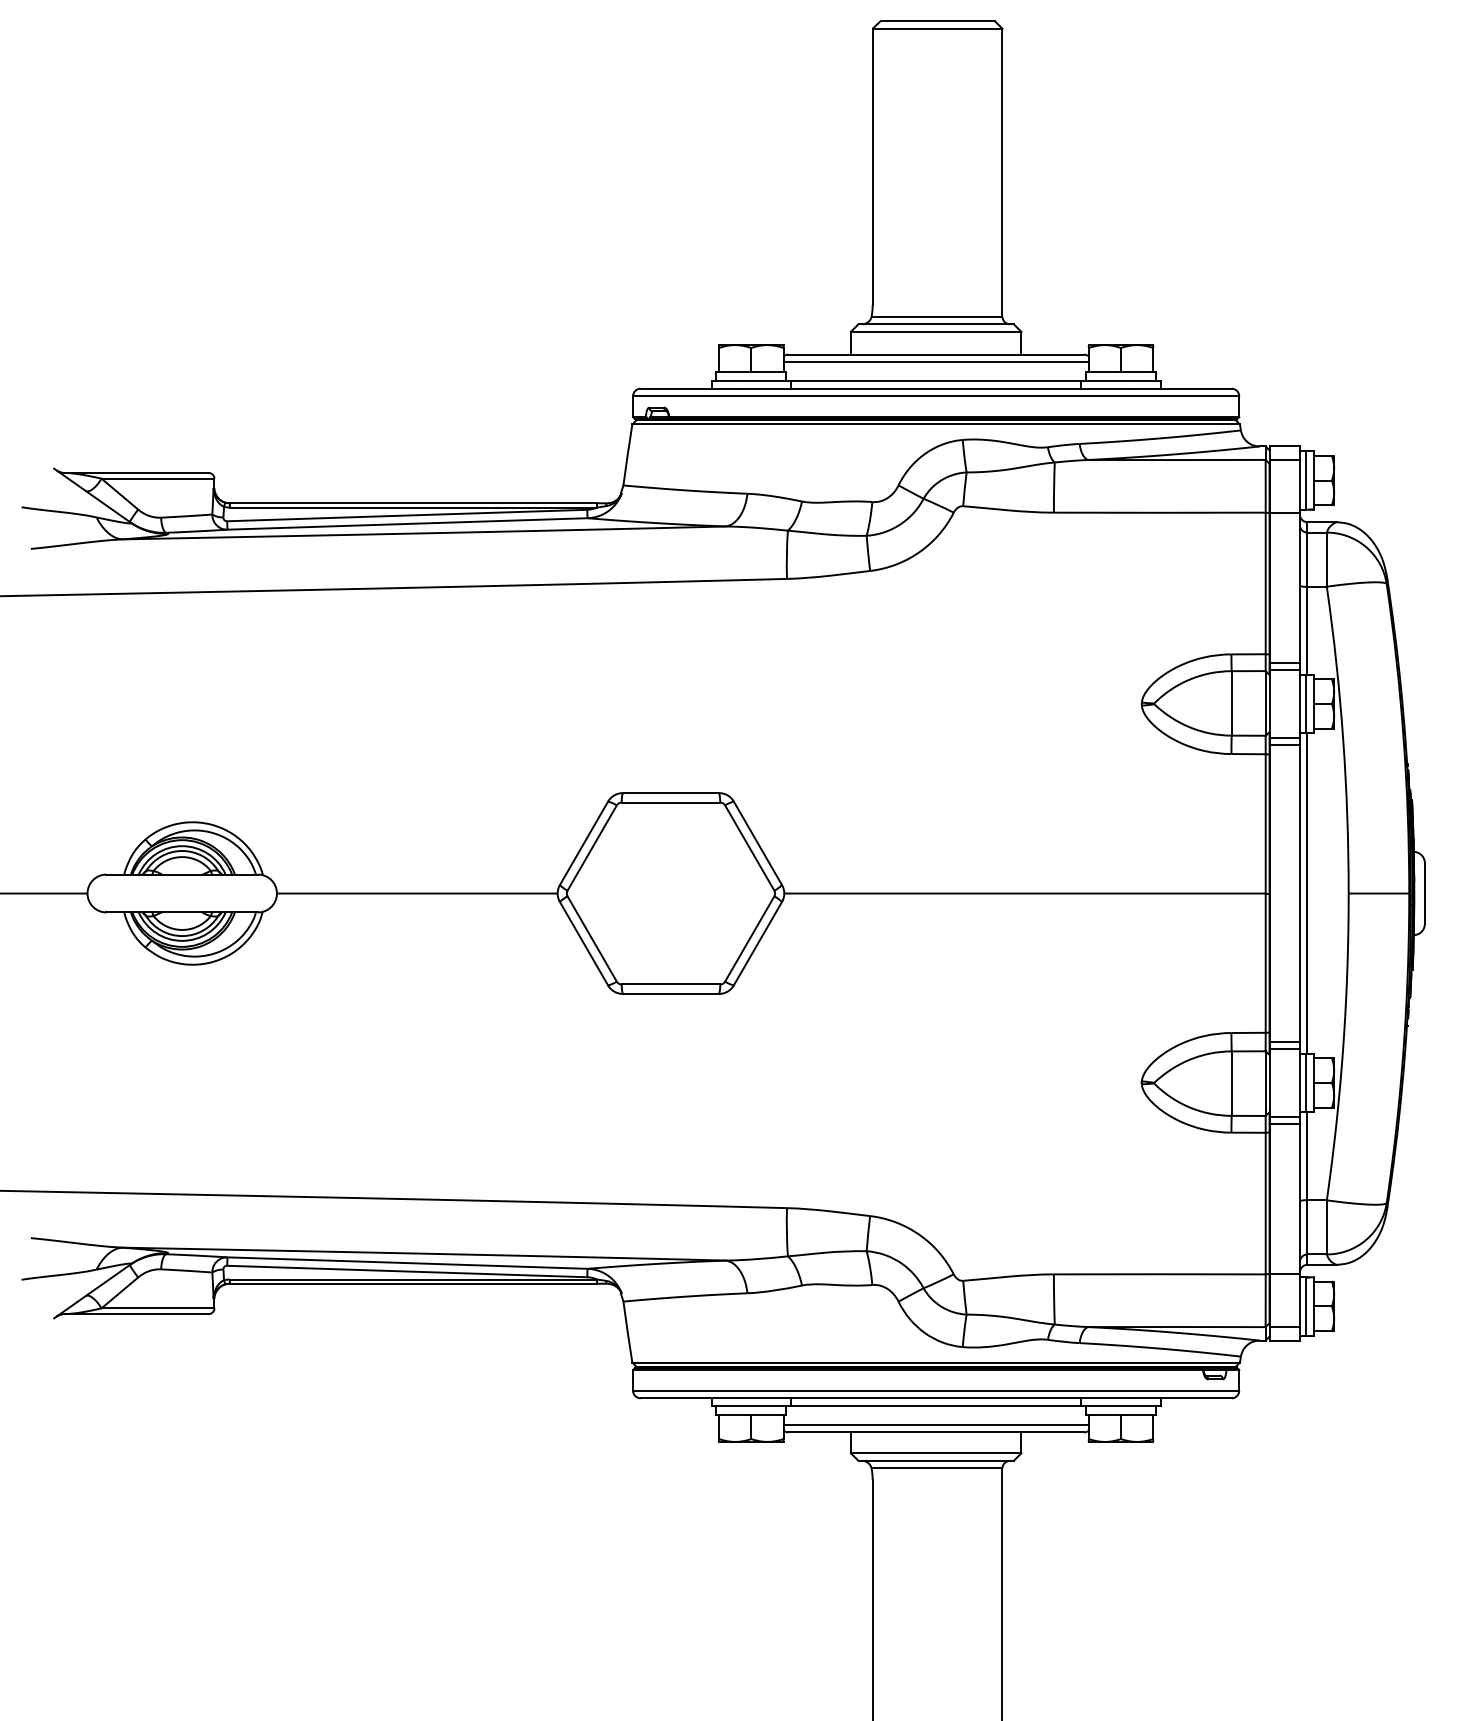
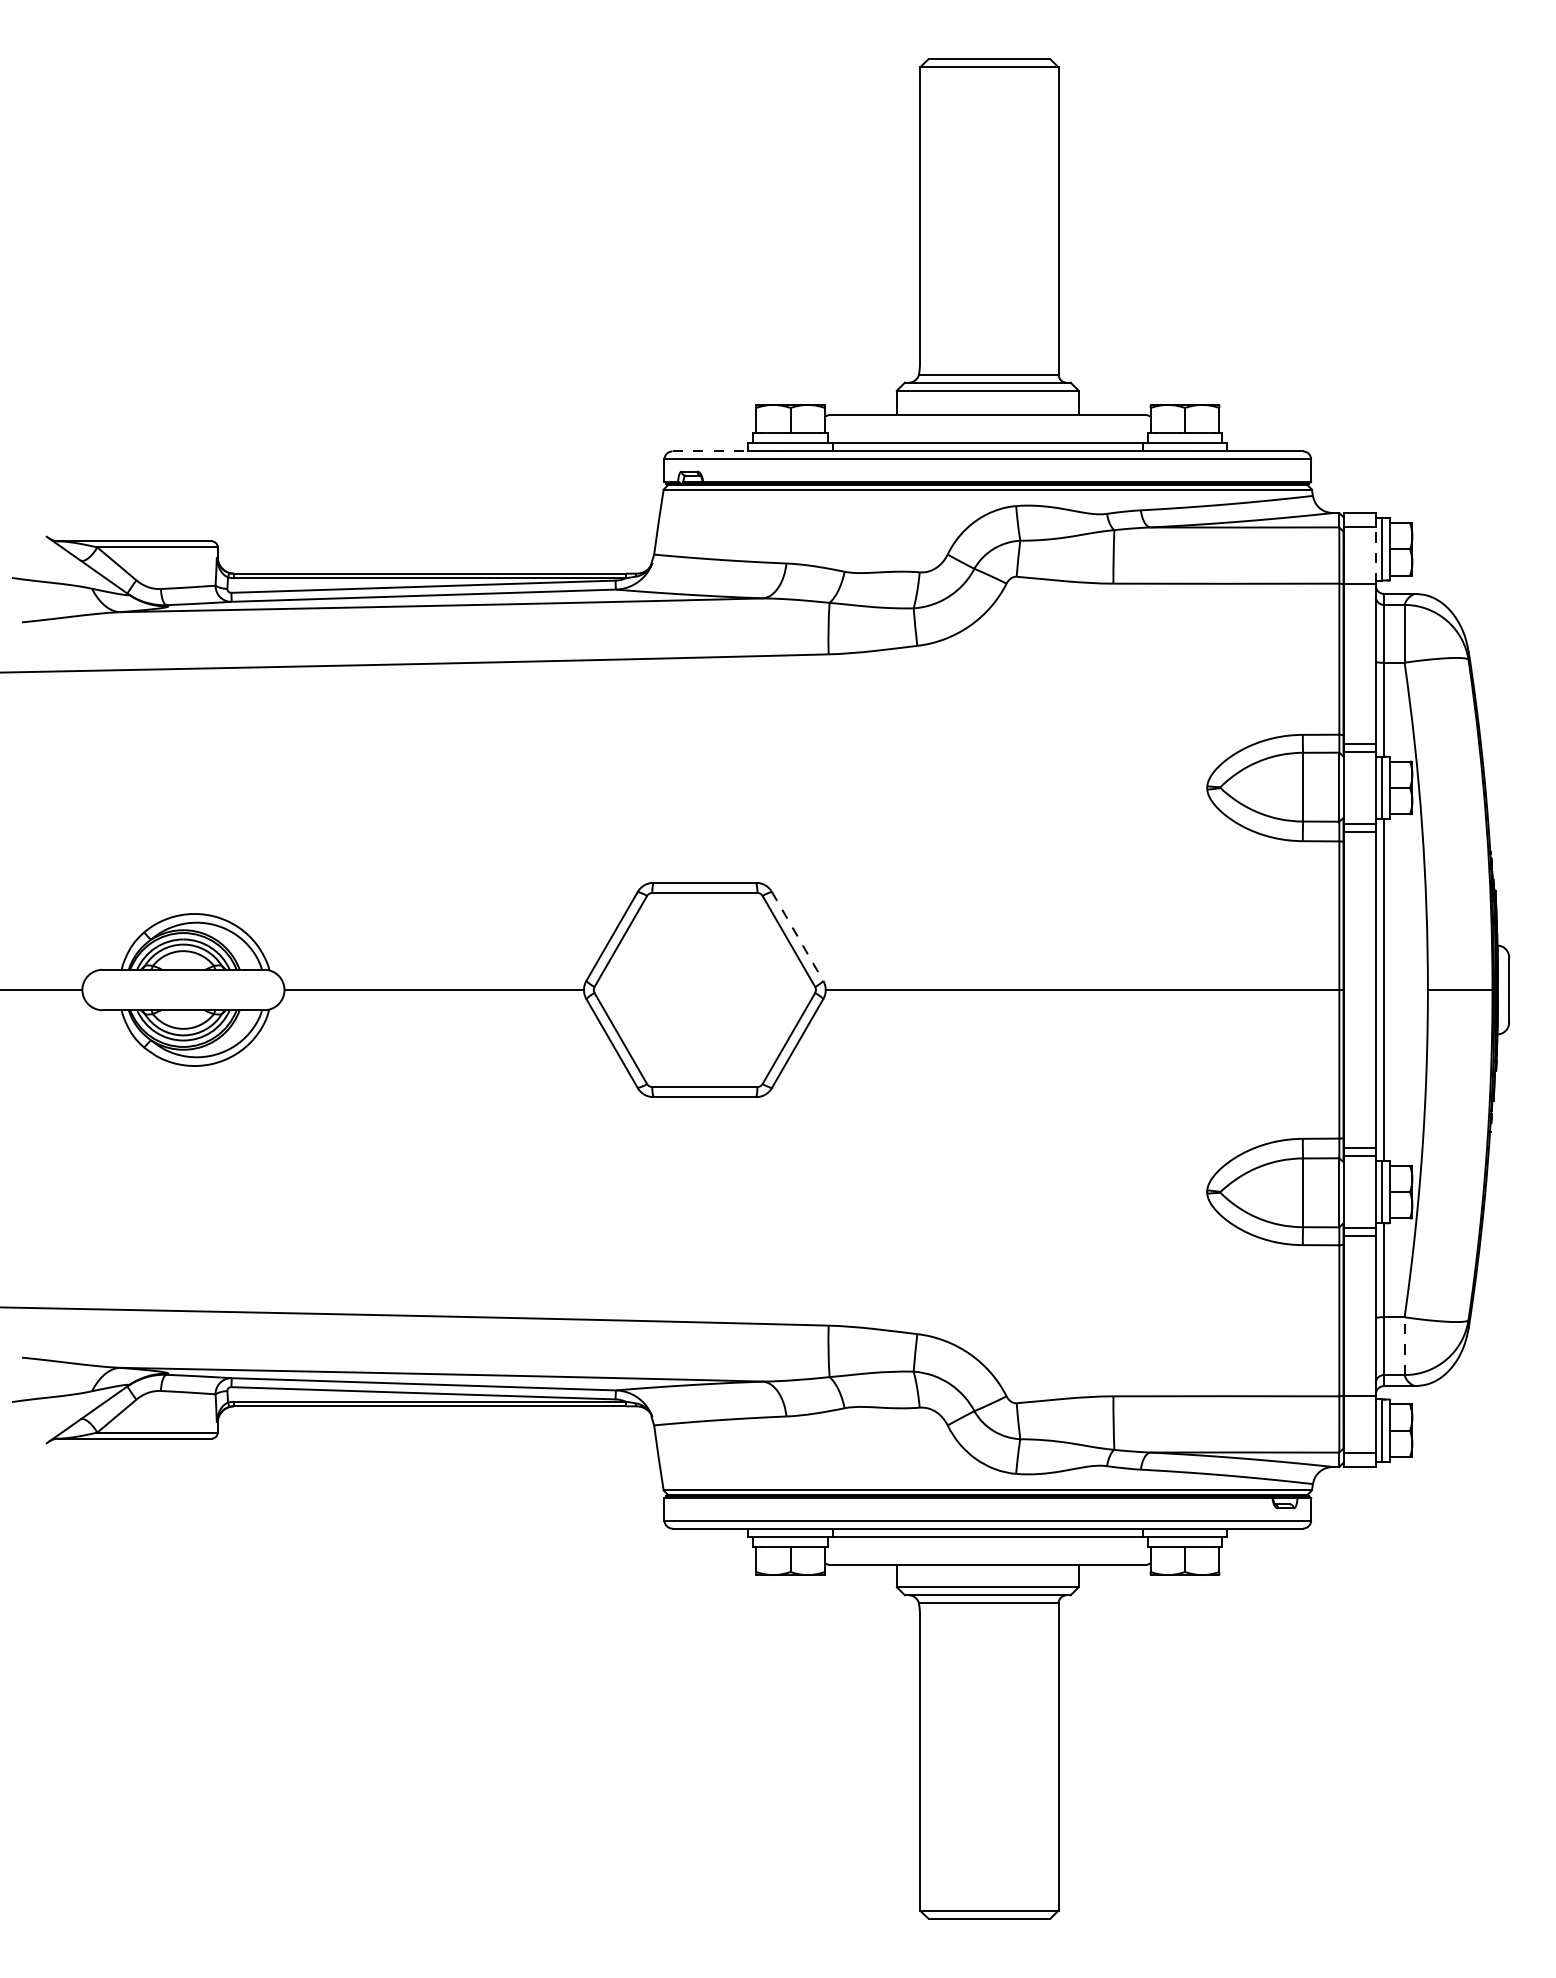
line: (935, 362) -> (987, 423), removed
line: (677, 388) -> (711, 451), solid -> dashed
line: (1299, 486) -> (1375, 555), solid -> dashed
line: (757, 843) -> (797, 936), solid -> dashed
line: (1326, 1227) -> (1404, 1346), solid -> dashed
line: (935, 1424) -> (987, 1556), removed

